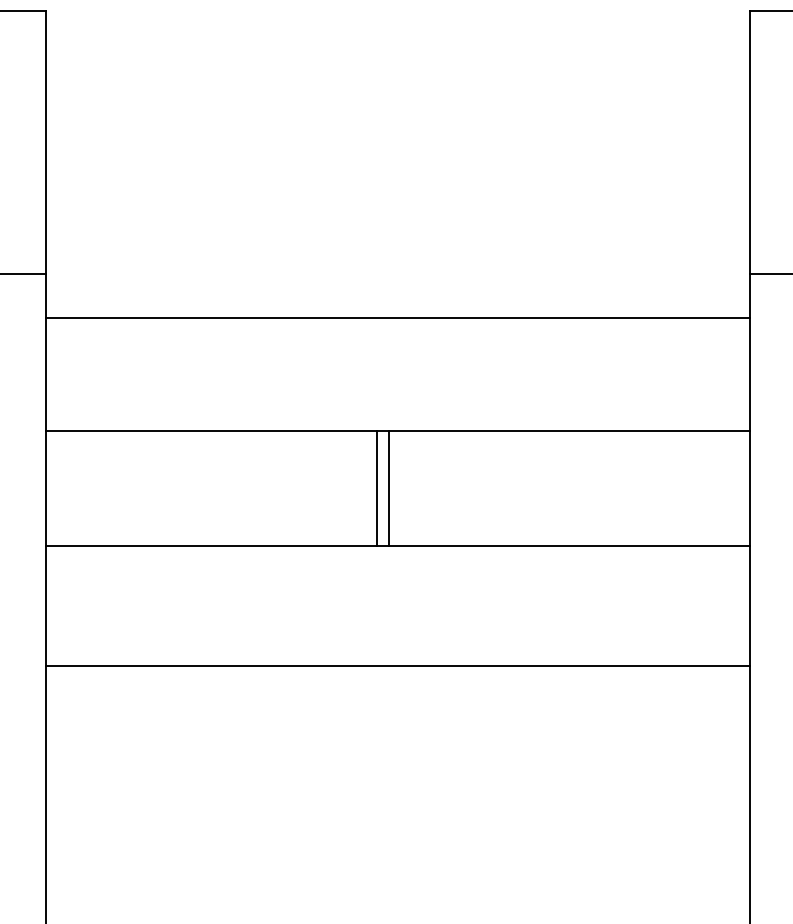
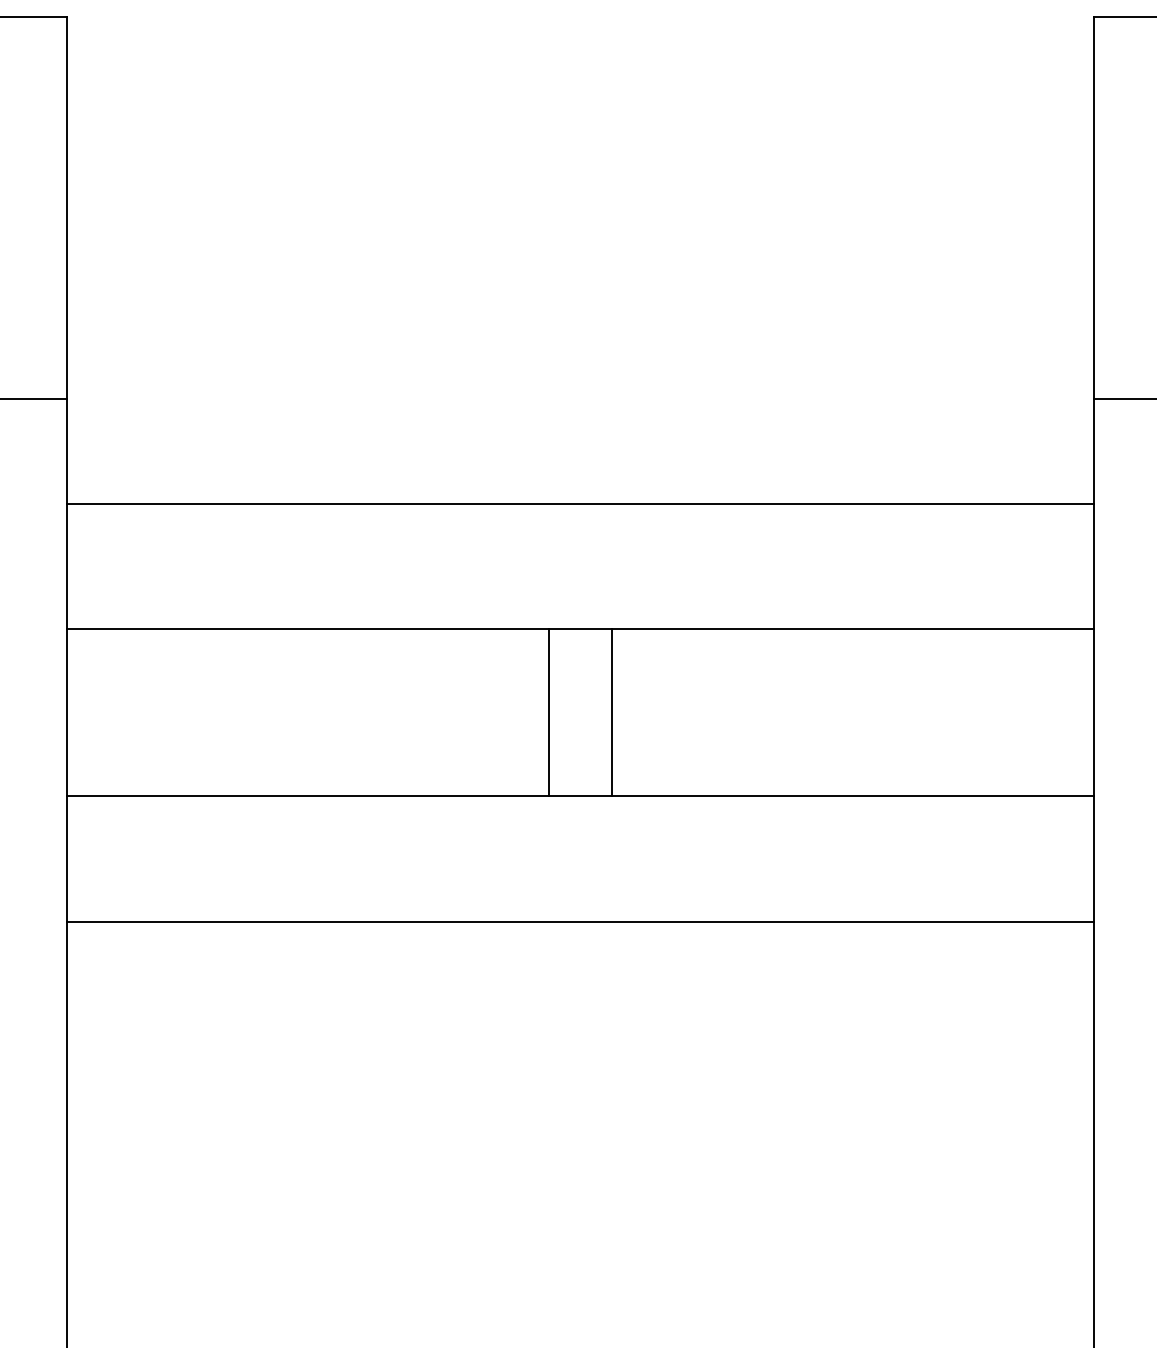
line: (397, 318) -> (579, 504), moved
line: (389, 488) -> (612, 712), moved
line: (397, 665) -> (579, 921), moved

